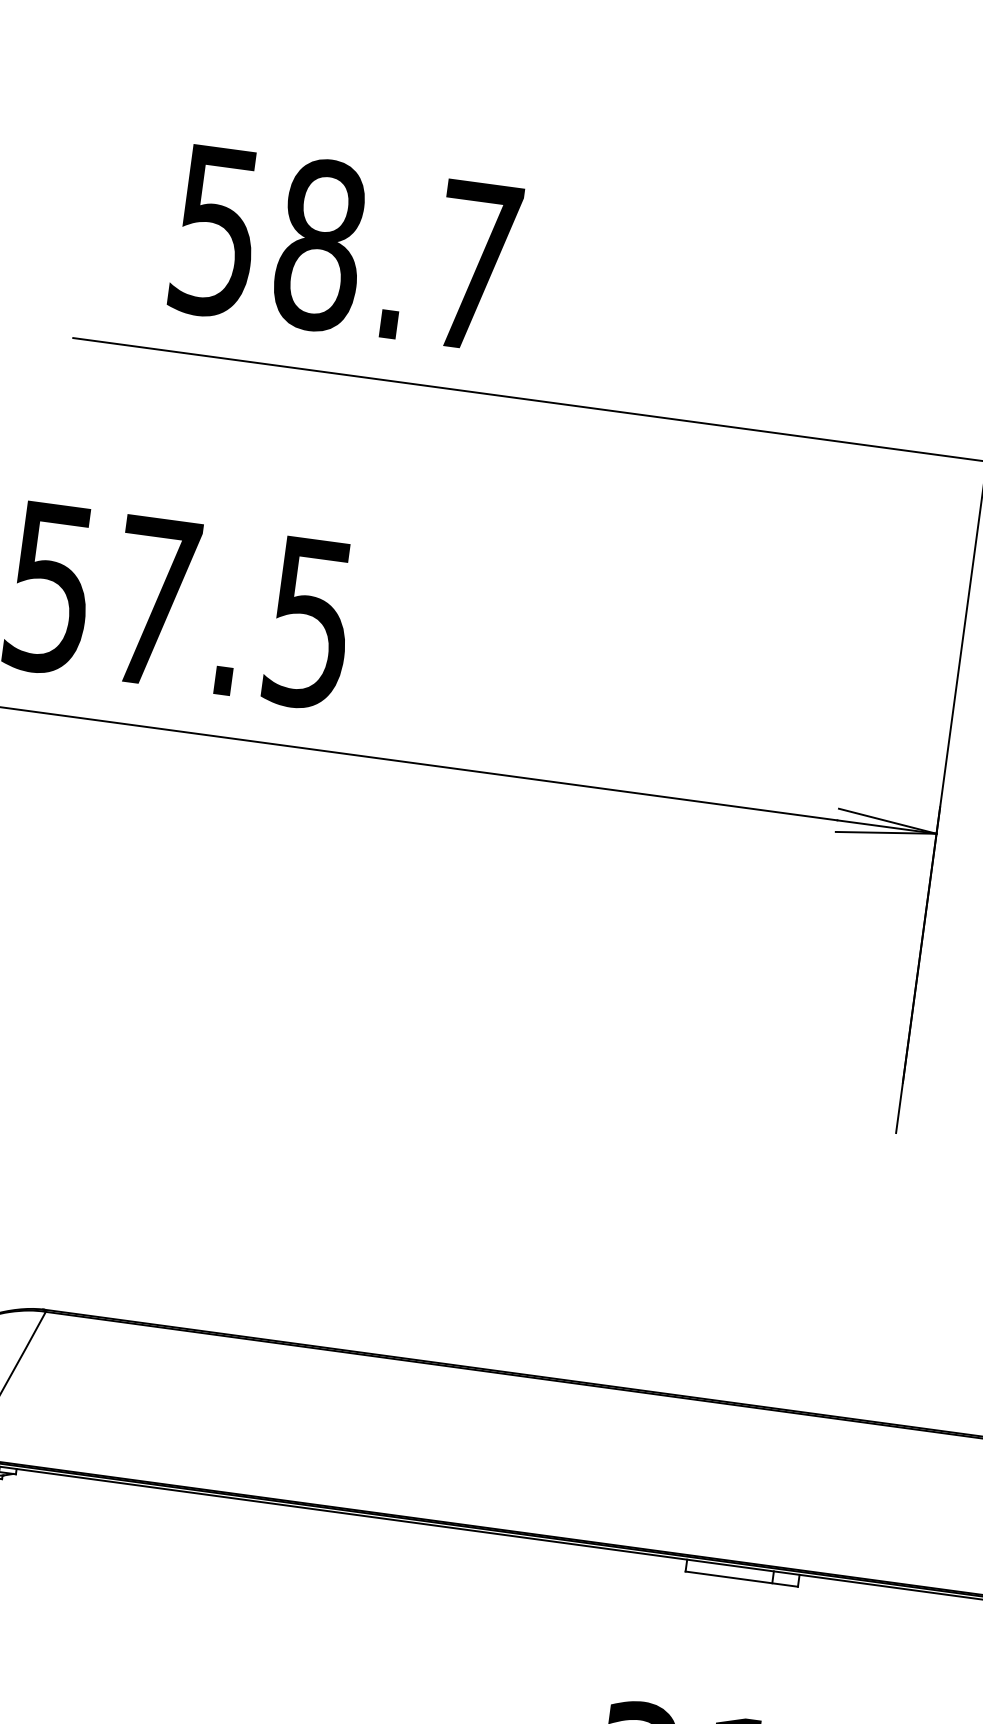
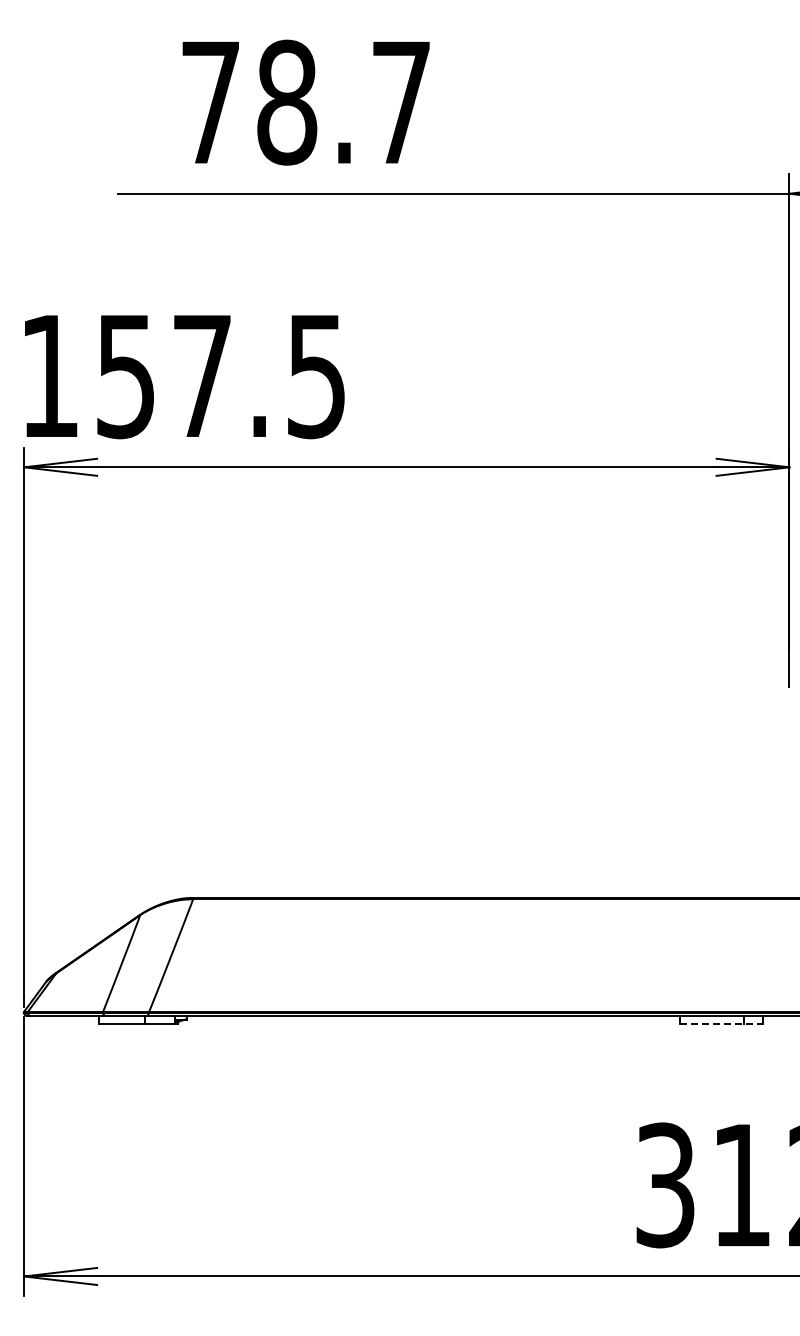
text: (215, 232) -> (210, 103), 58.7 -> 78.7
line: (742, 1579) -> (722, 1024), solid -> dashed

